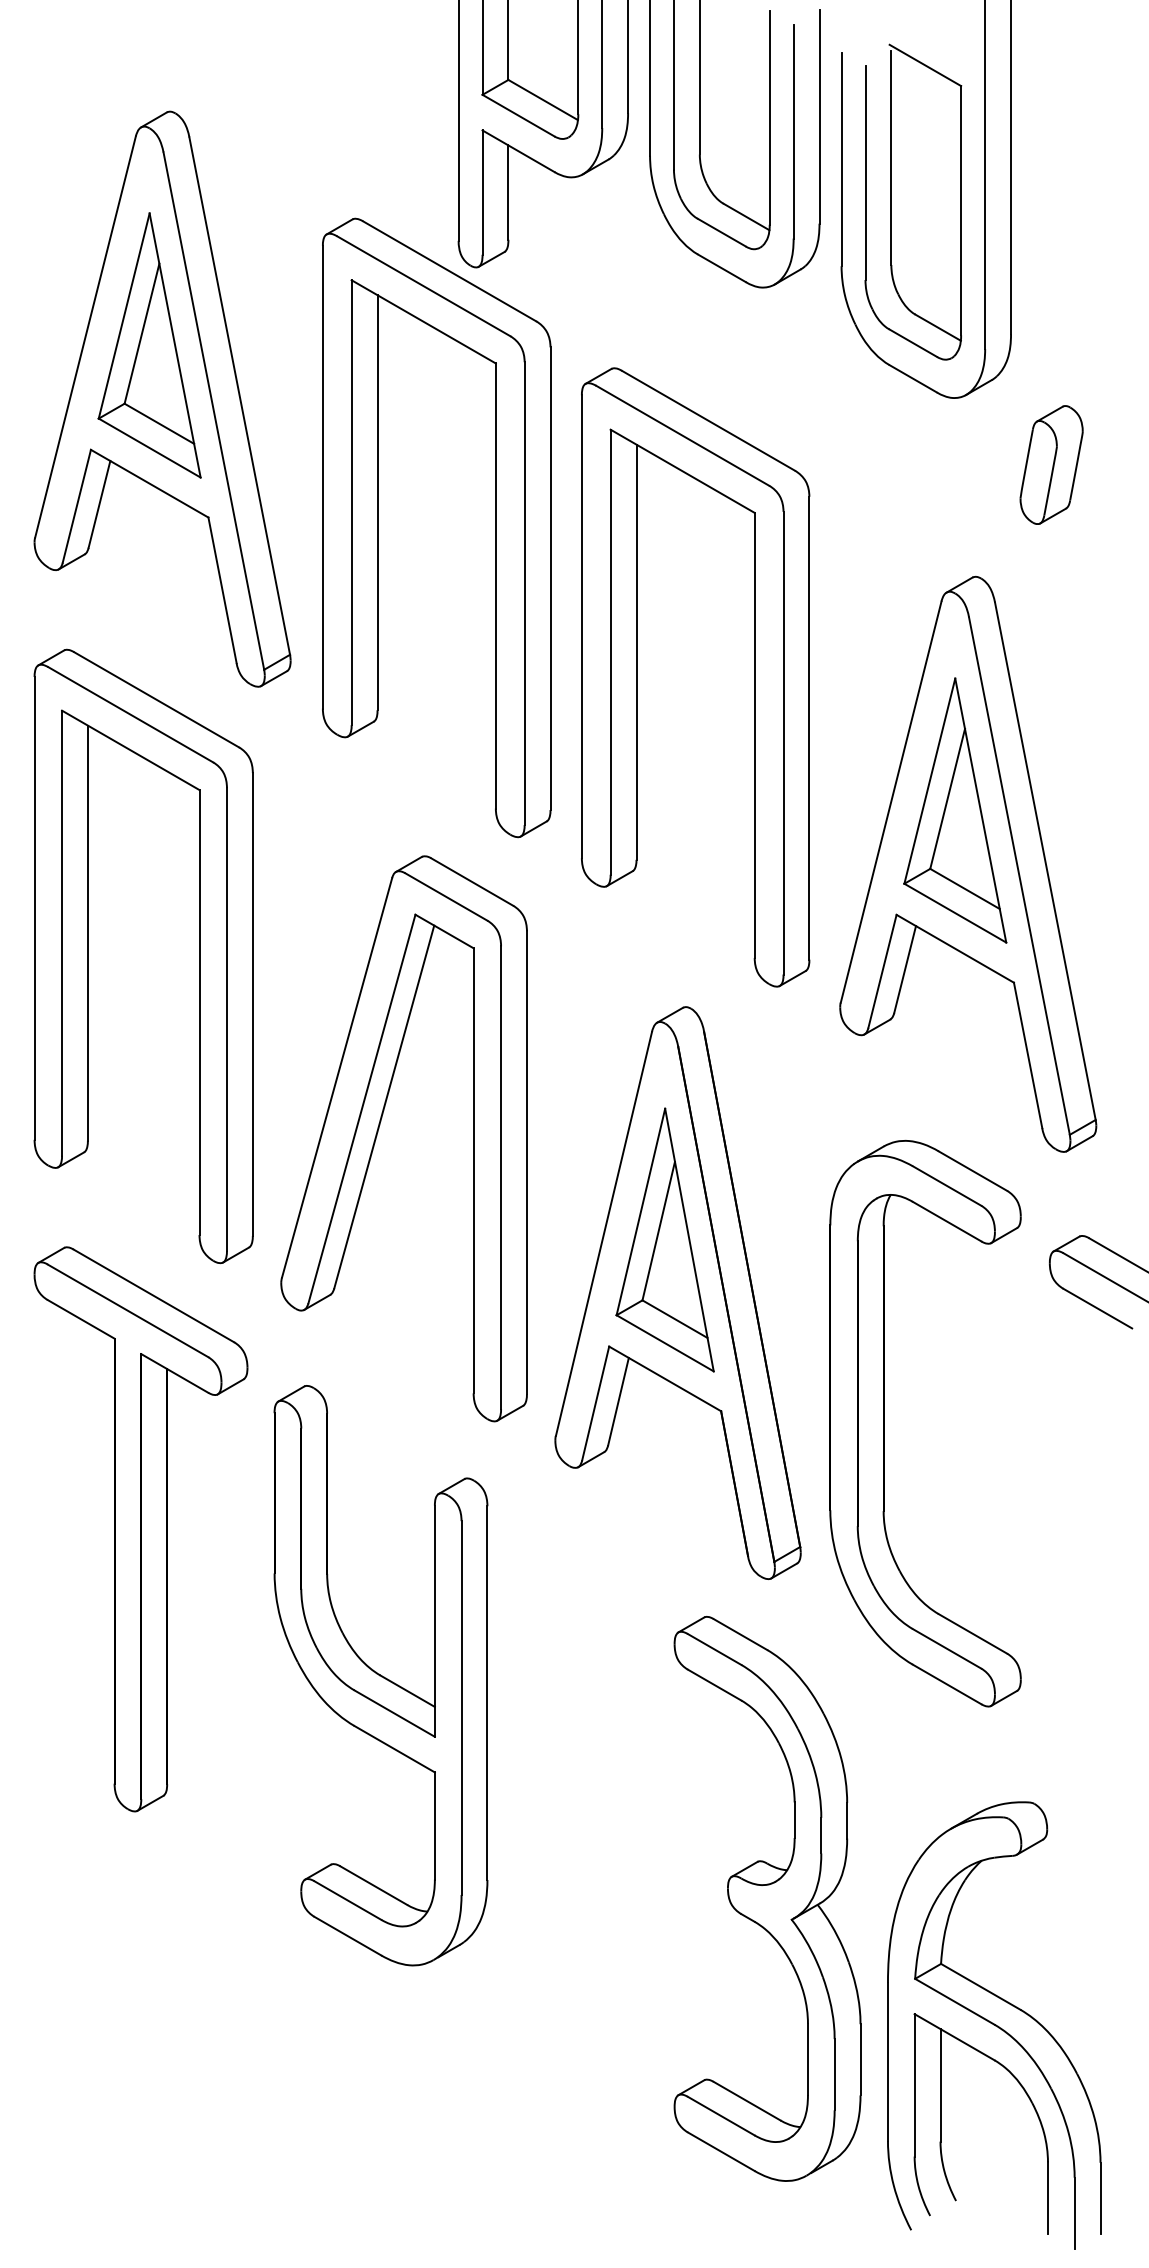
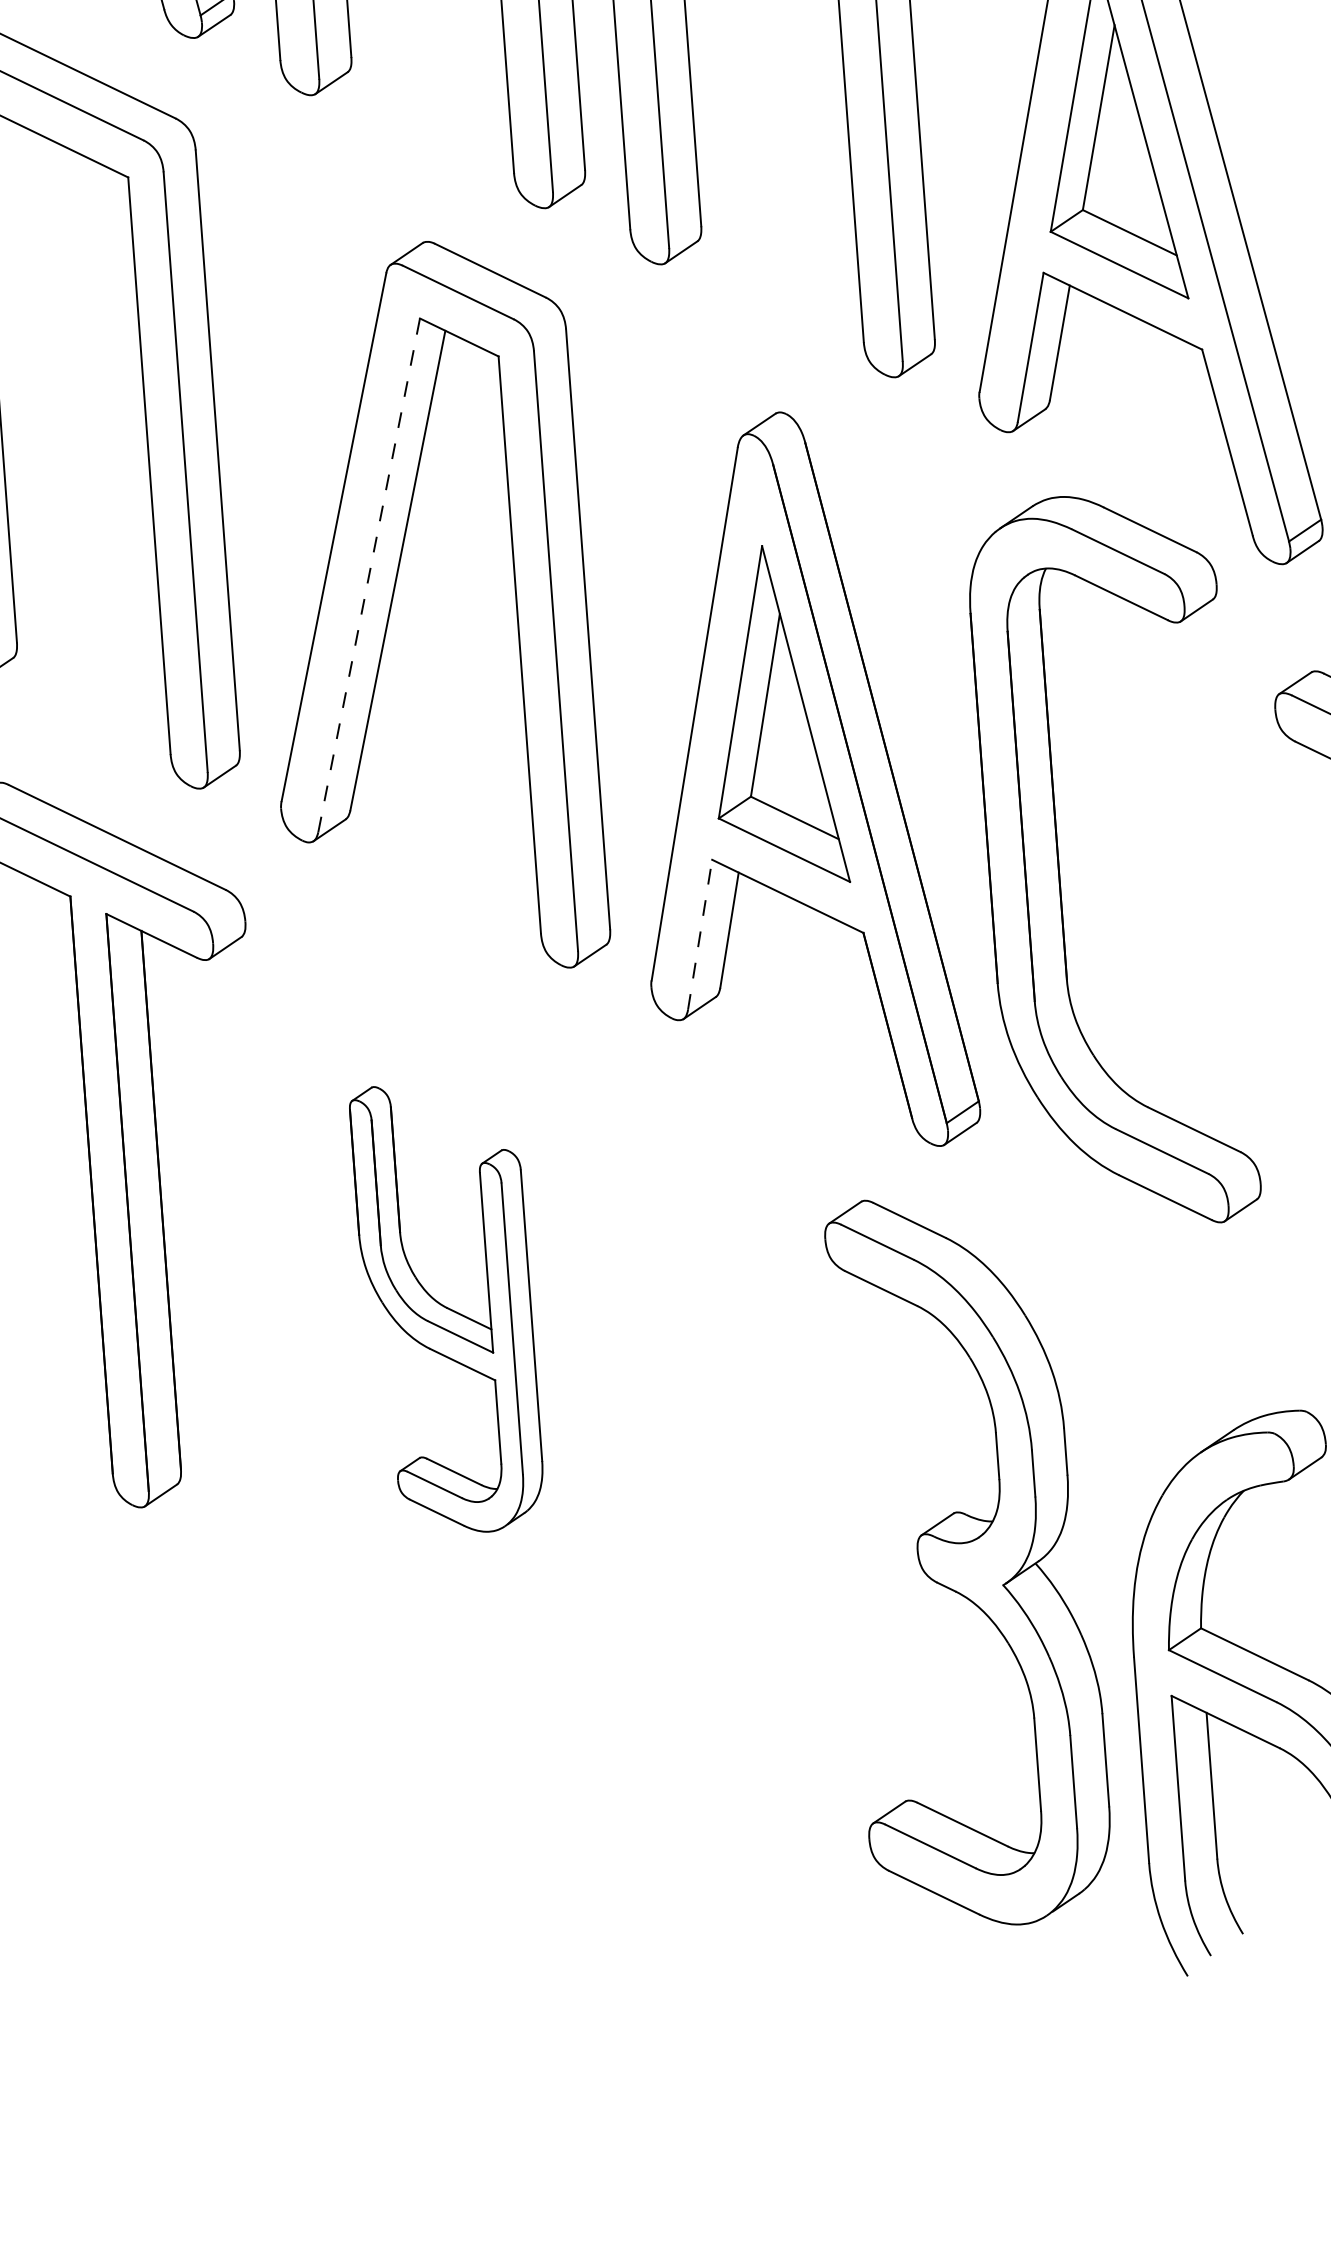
line: (361, 1109) -> (368, 576), solid -> dashed
line: (595, 1402) -> (699, 933), solid -> dashed
part: (884, 1423) -> (1059, 865), moved
part: (380, 1675) -> (447, 1307), size x0.6

